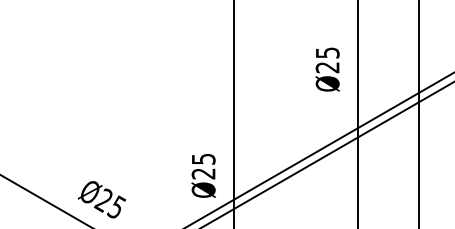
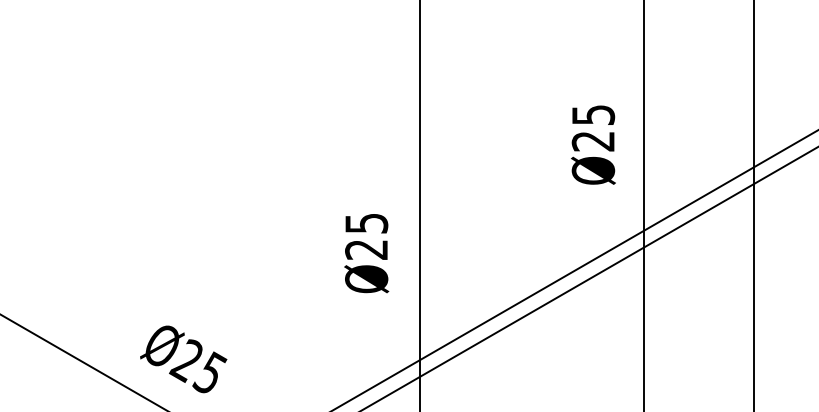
text: (327, 69) -> (593, 144), moved
text: (203, 175) -> (366, 252), moved

